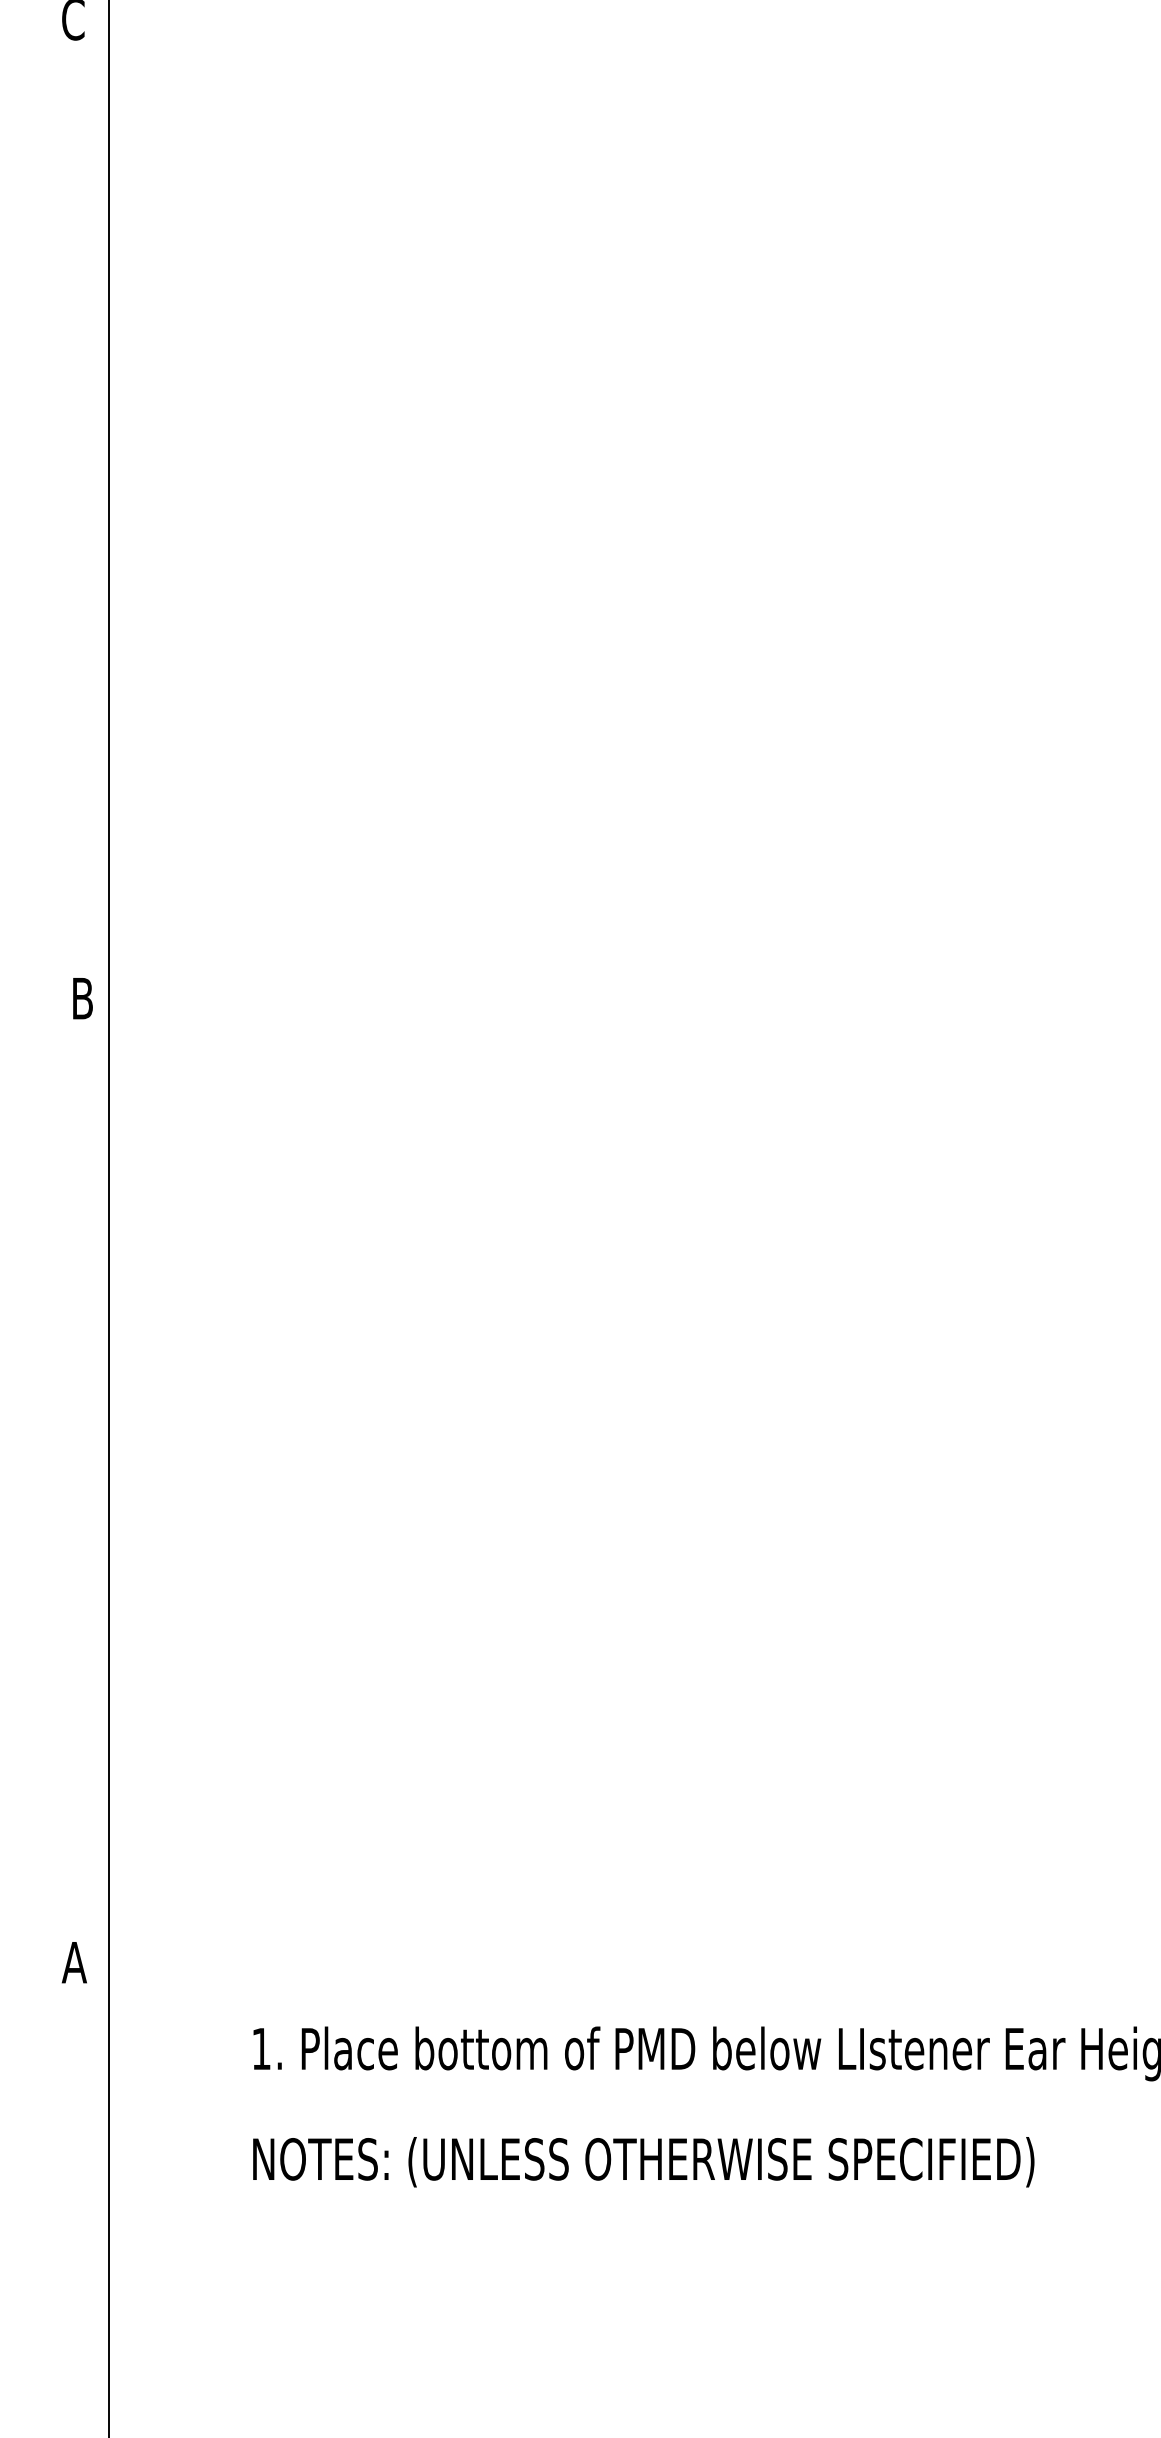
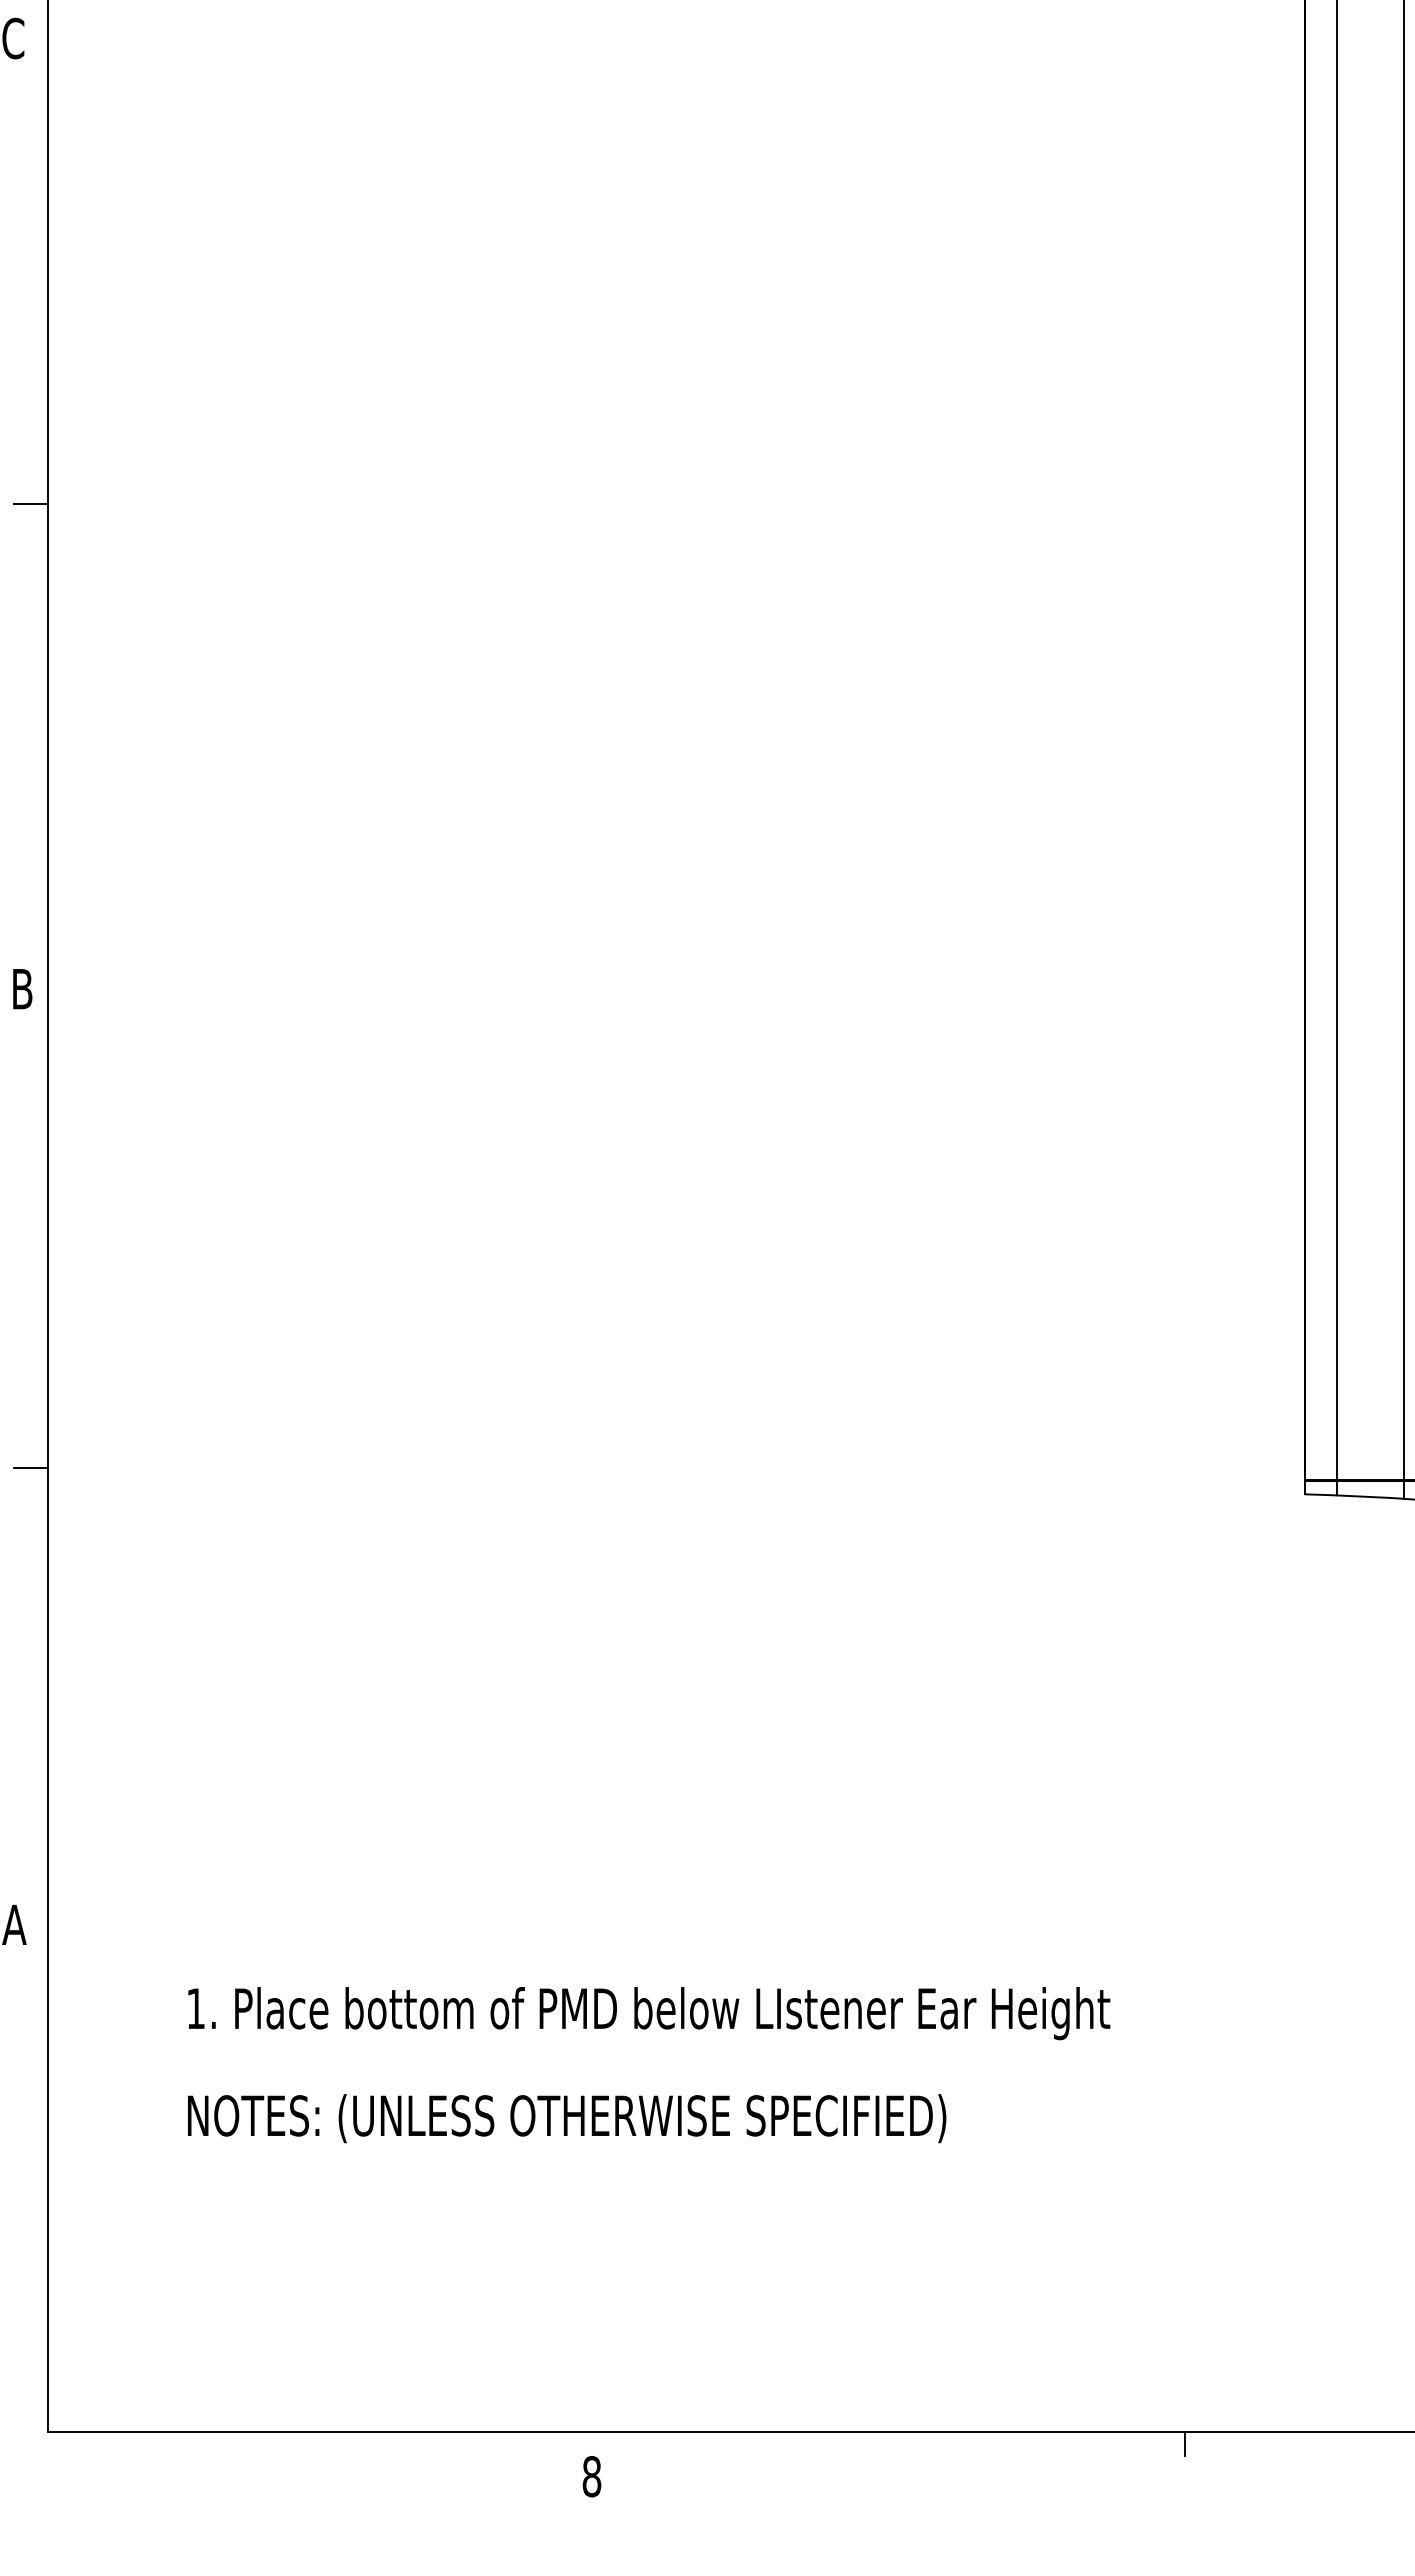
line: (90, 499) -> (30, 504), added
line: (90, 1492) -> (30, 1468), added

